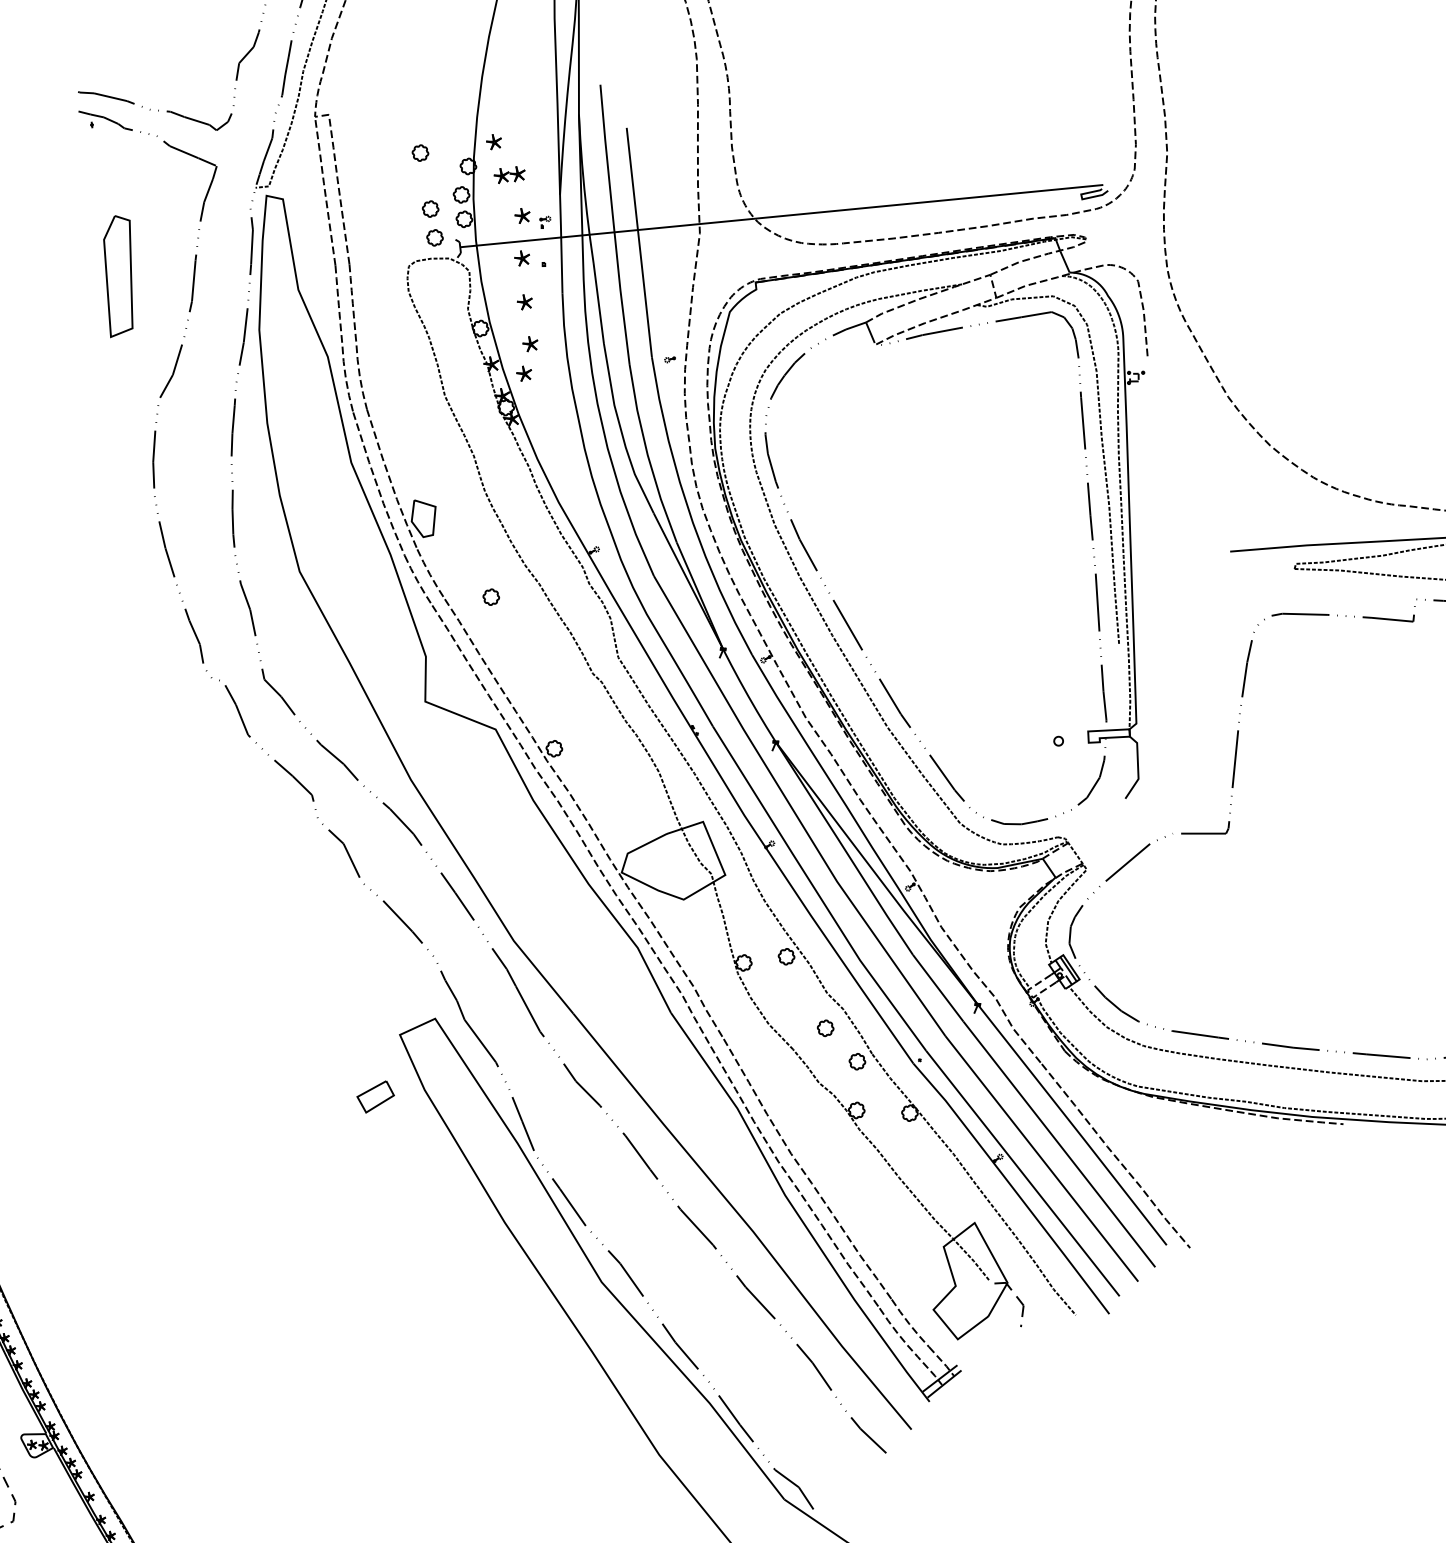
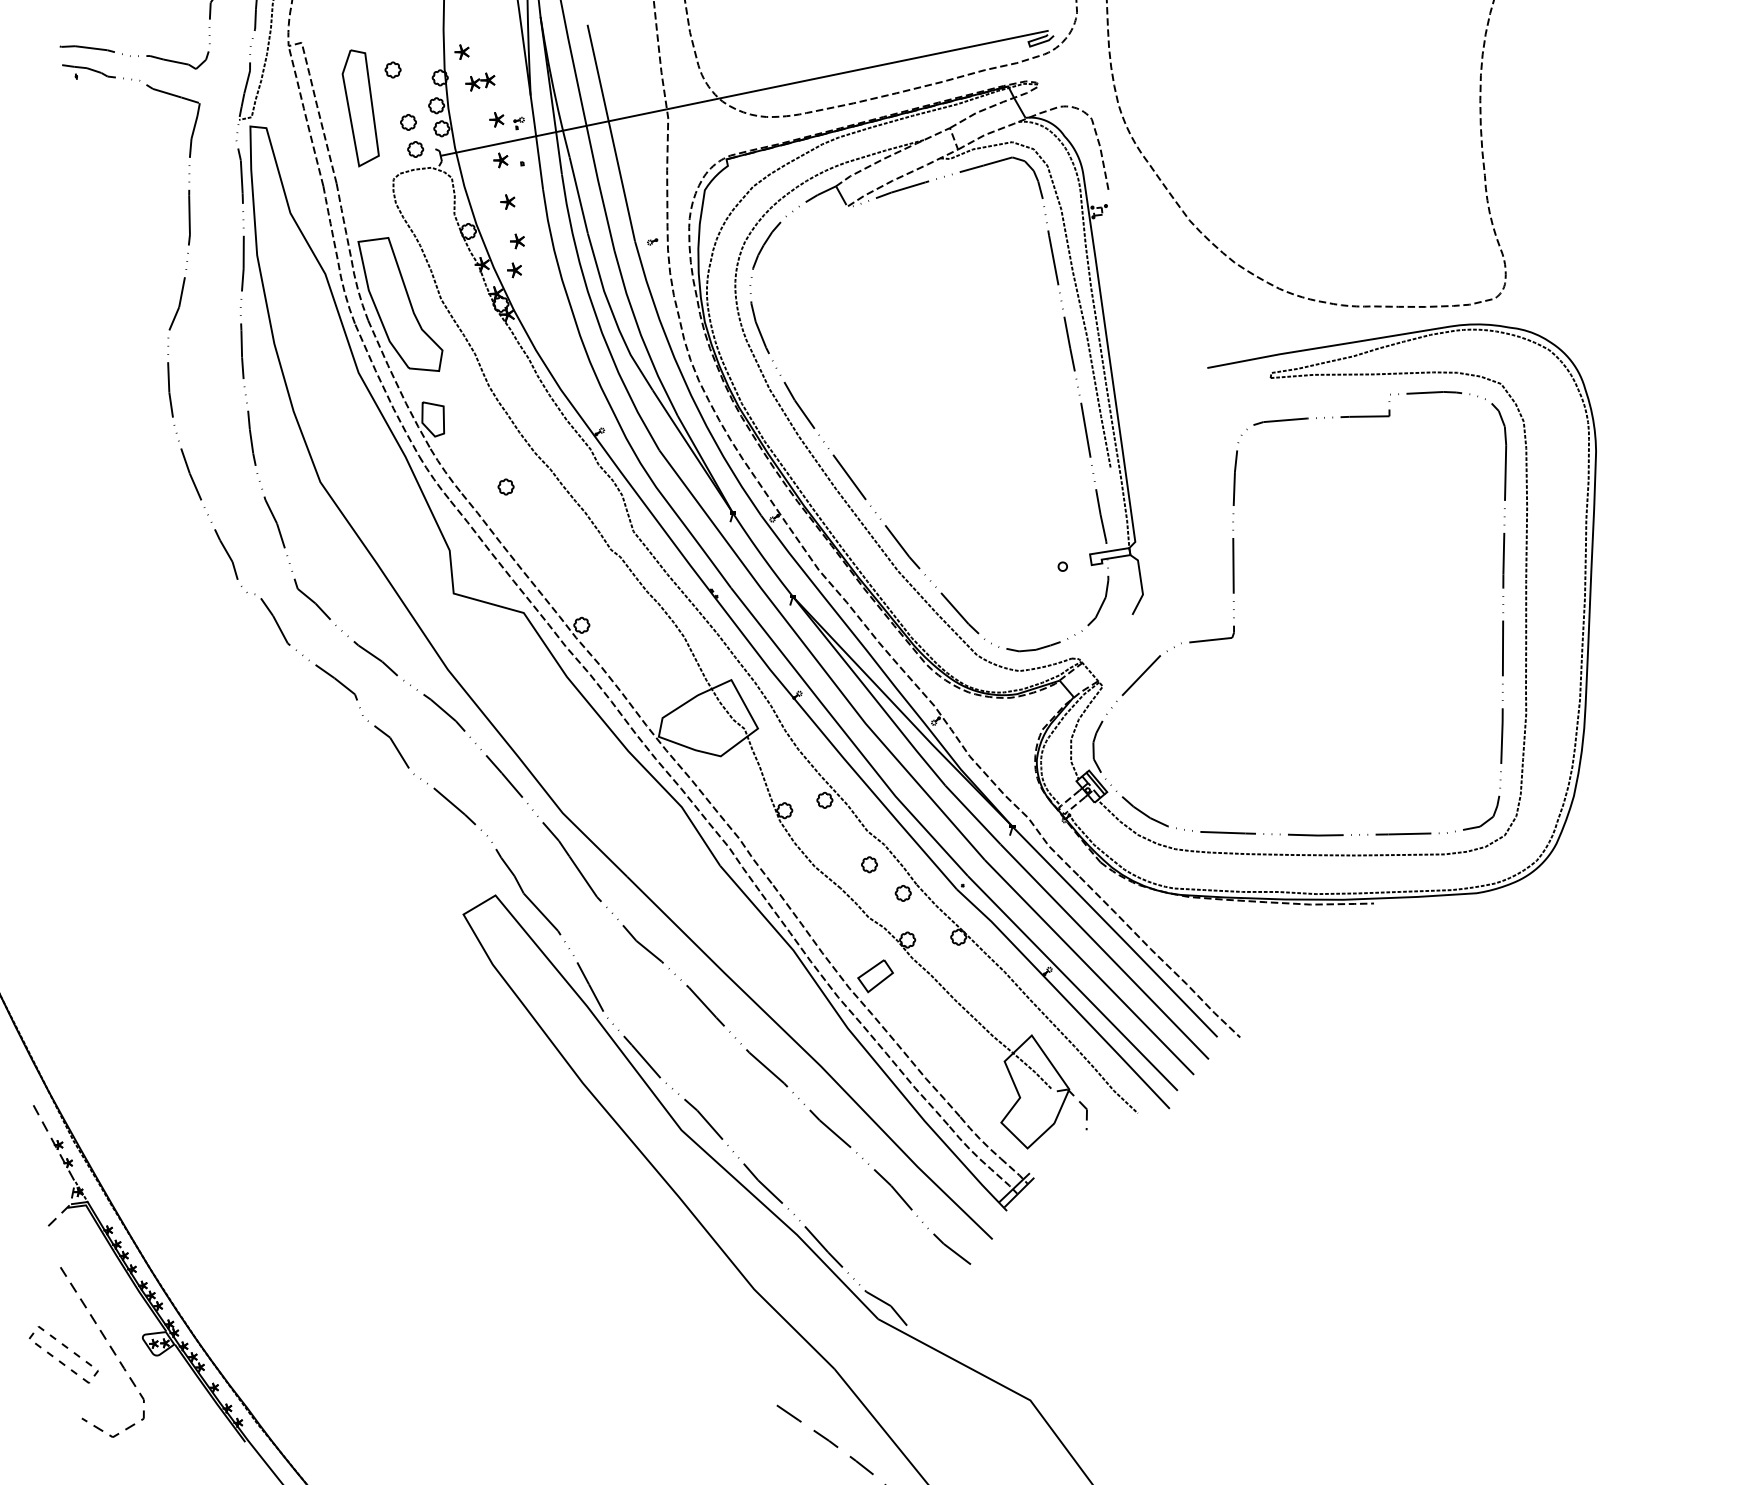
part: (118, 277) -> (360, 108), moved
part: (402, 396) -> (400, 304), added
part: (375, 1097) -> (875, 976), moved

